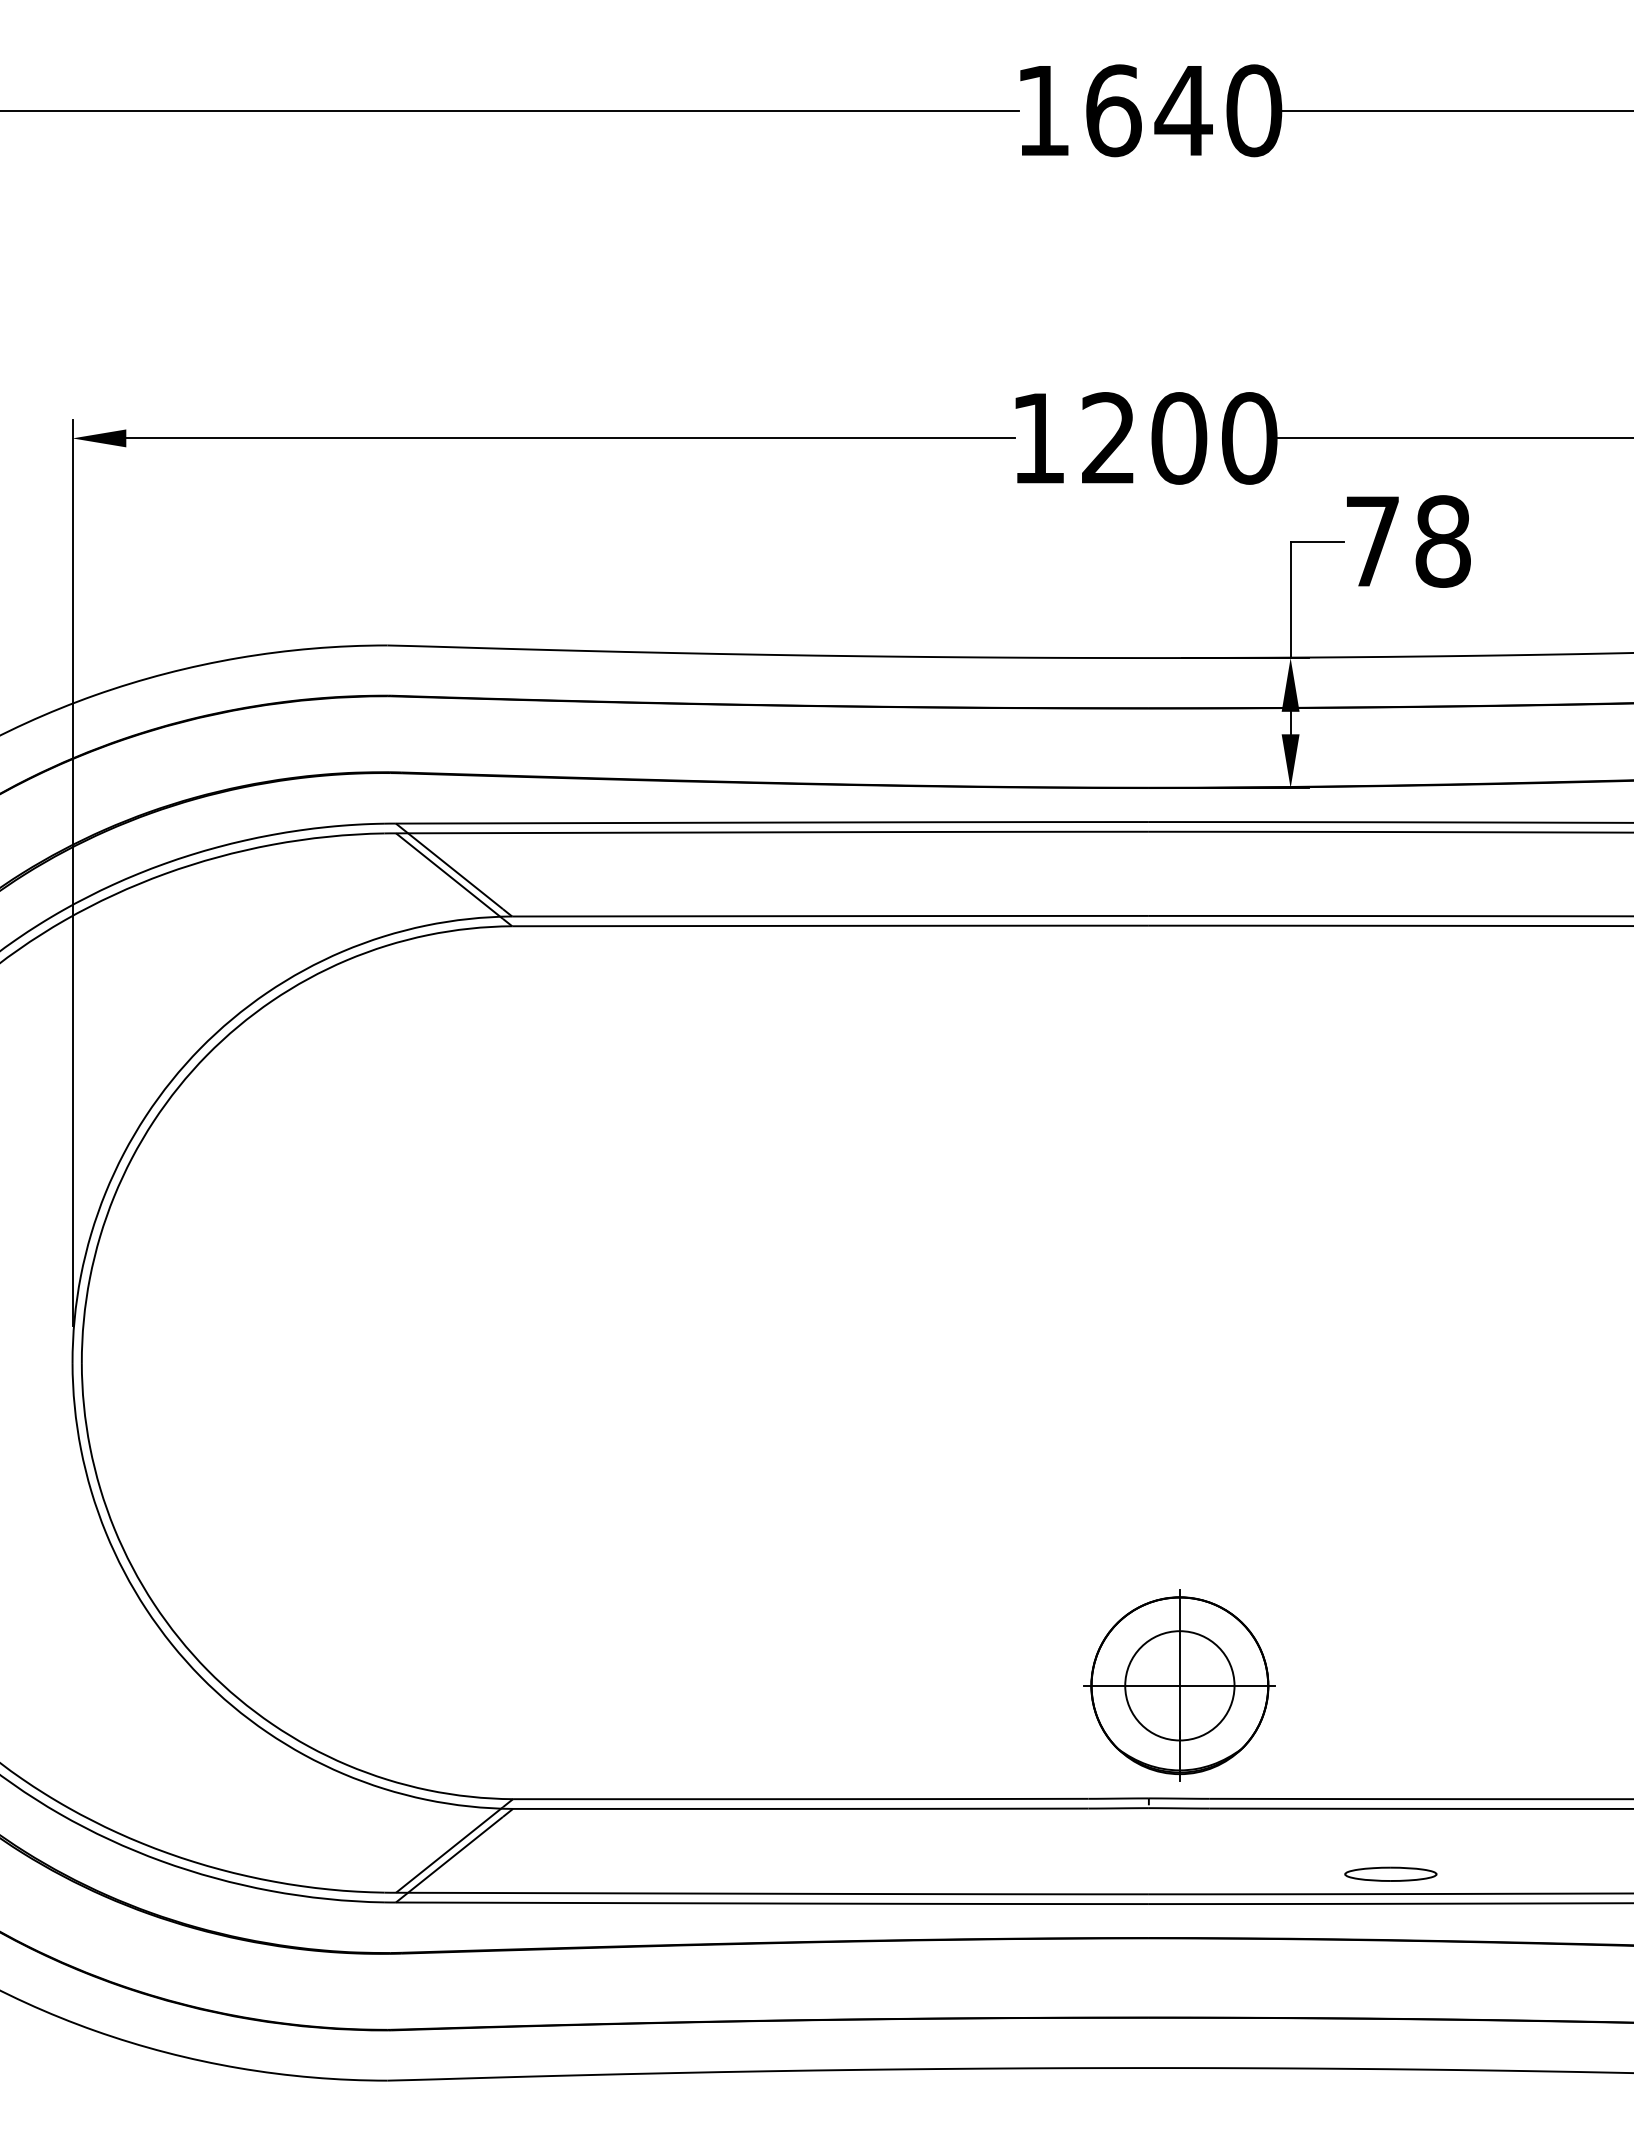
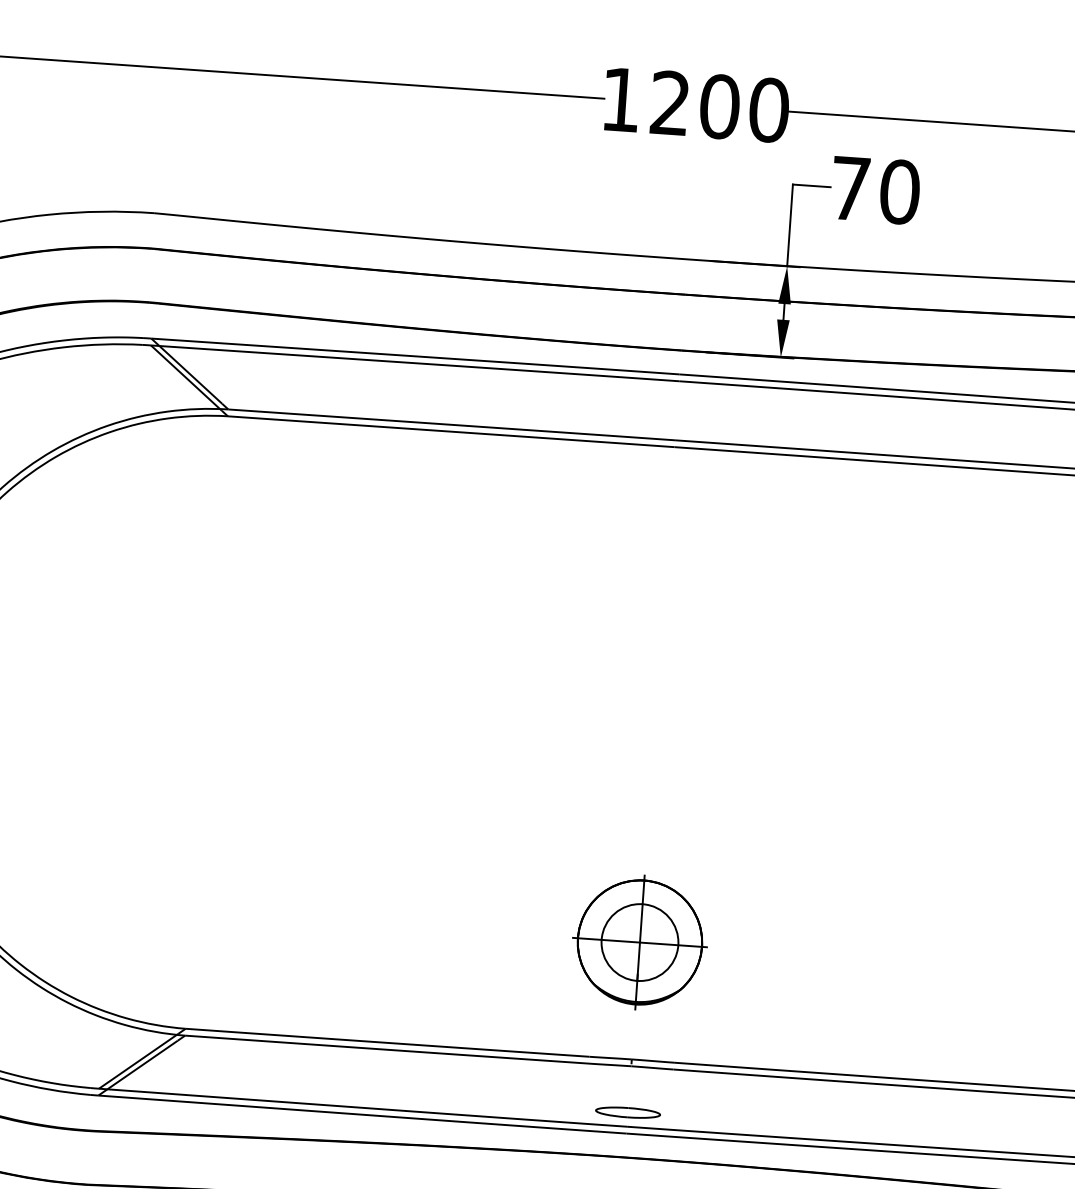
text: (1443, 541) -> (900, 192), 78 -> 70
part: (1179, 1685) -> (639, 942), moved
part: (1390, 1873) -> (627, 1112), moved

